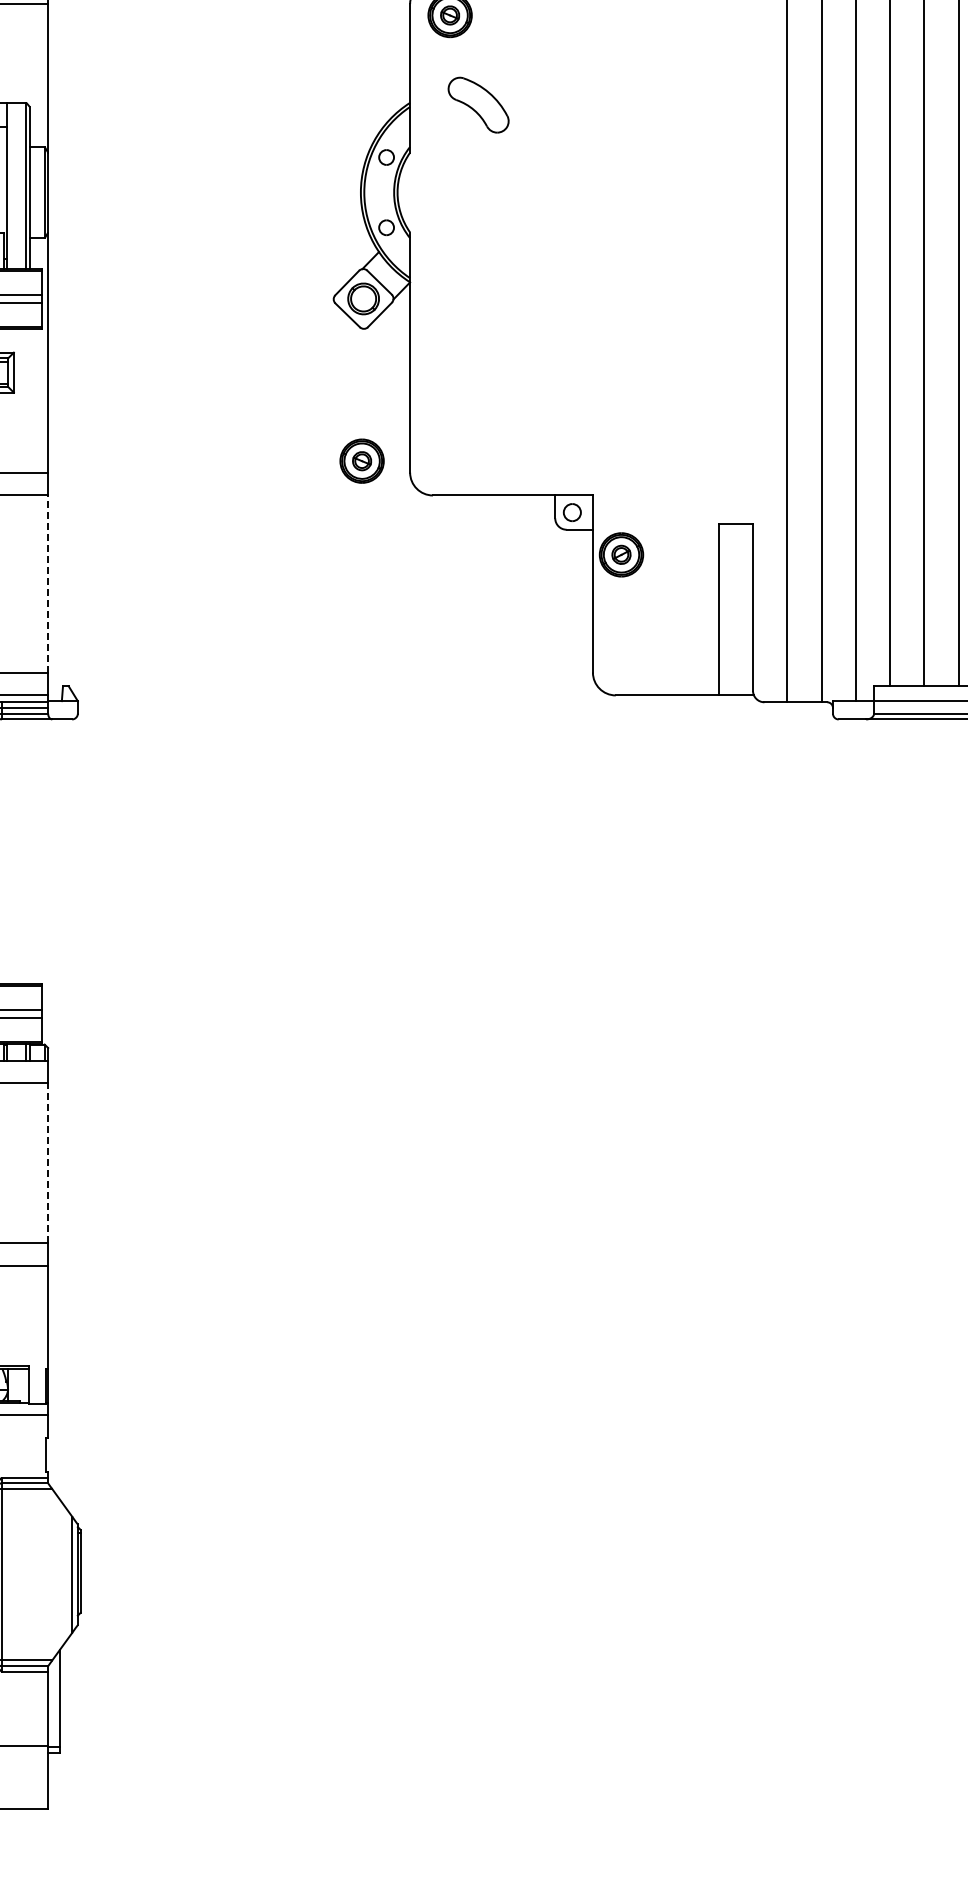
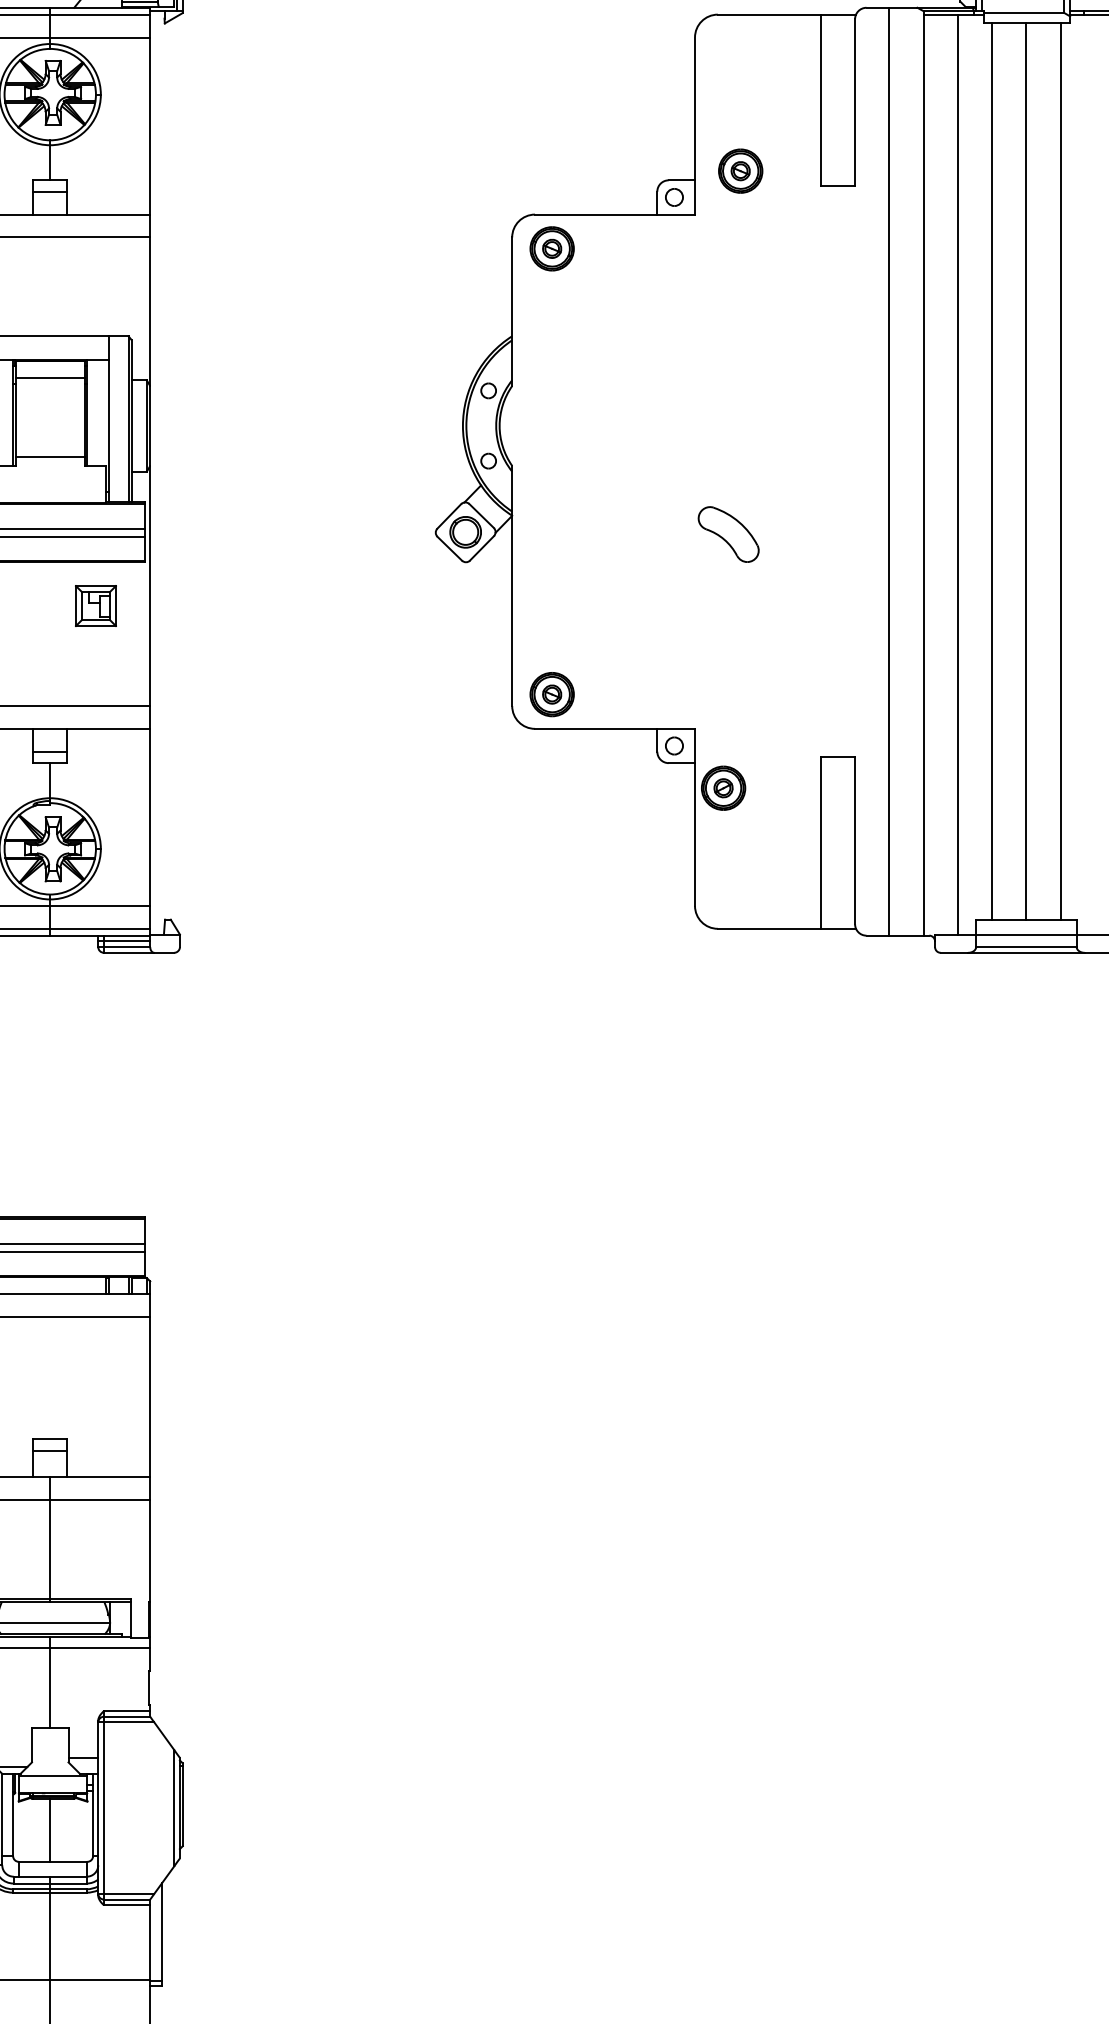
part: (478, 105) -> (728, 534), moved
part: (361, 461) -> (551, 694), moved
line: (48, 584) -> (150, 817), dashed -> solid
line: (48, 1163) -> (150, 1396), dashed -> solid

